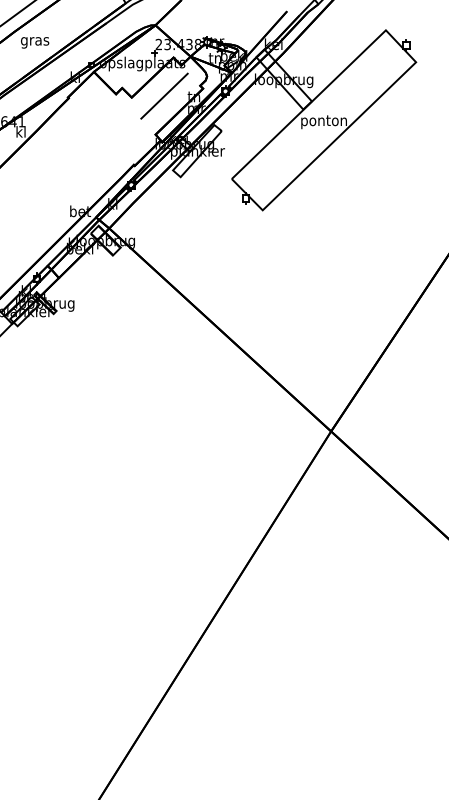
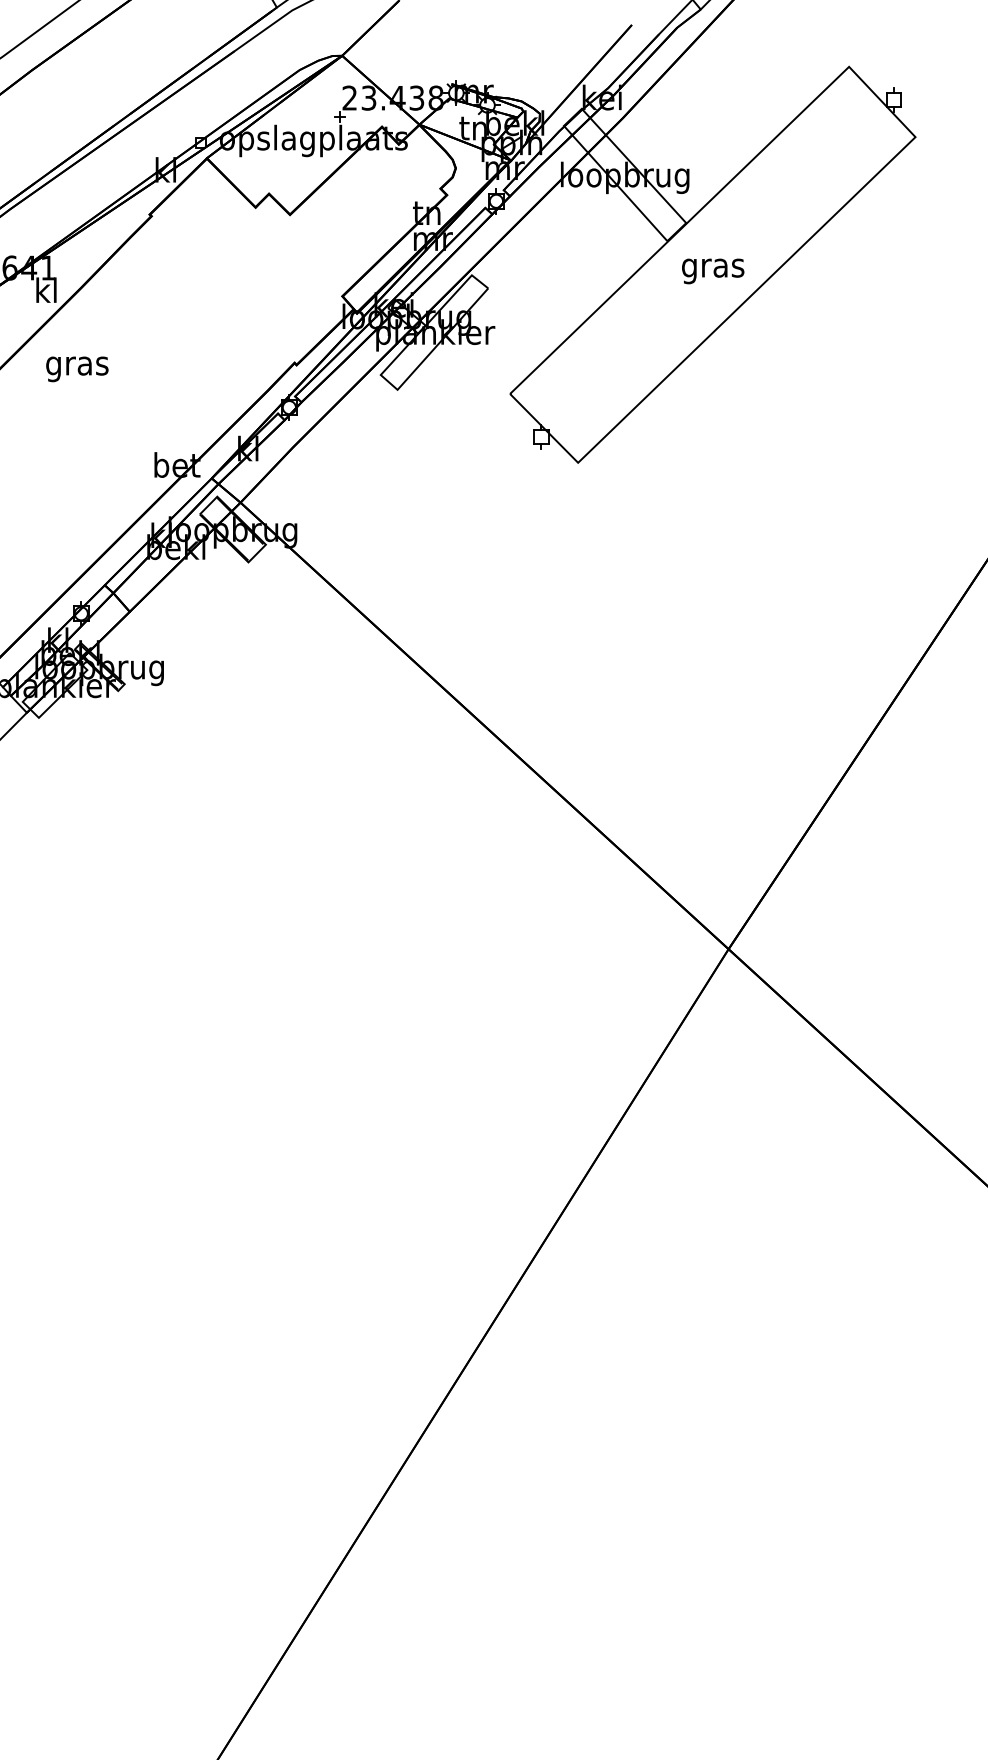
text: (35, 42) -> (78, 368), moved
line: (164, 95) -> (362, 210), removed
text: (323, 122) -> (711, 269), ponton -> gras

